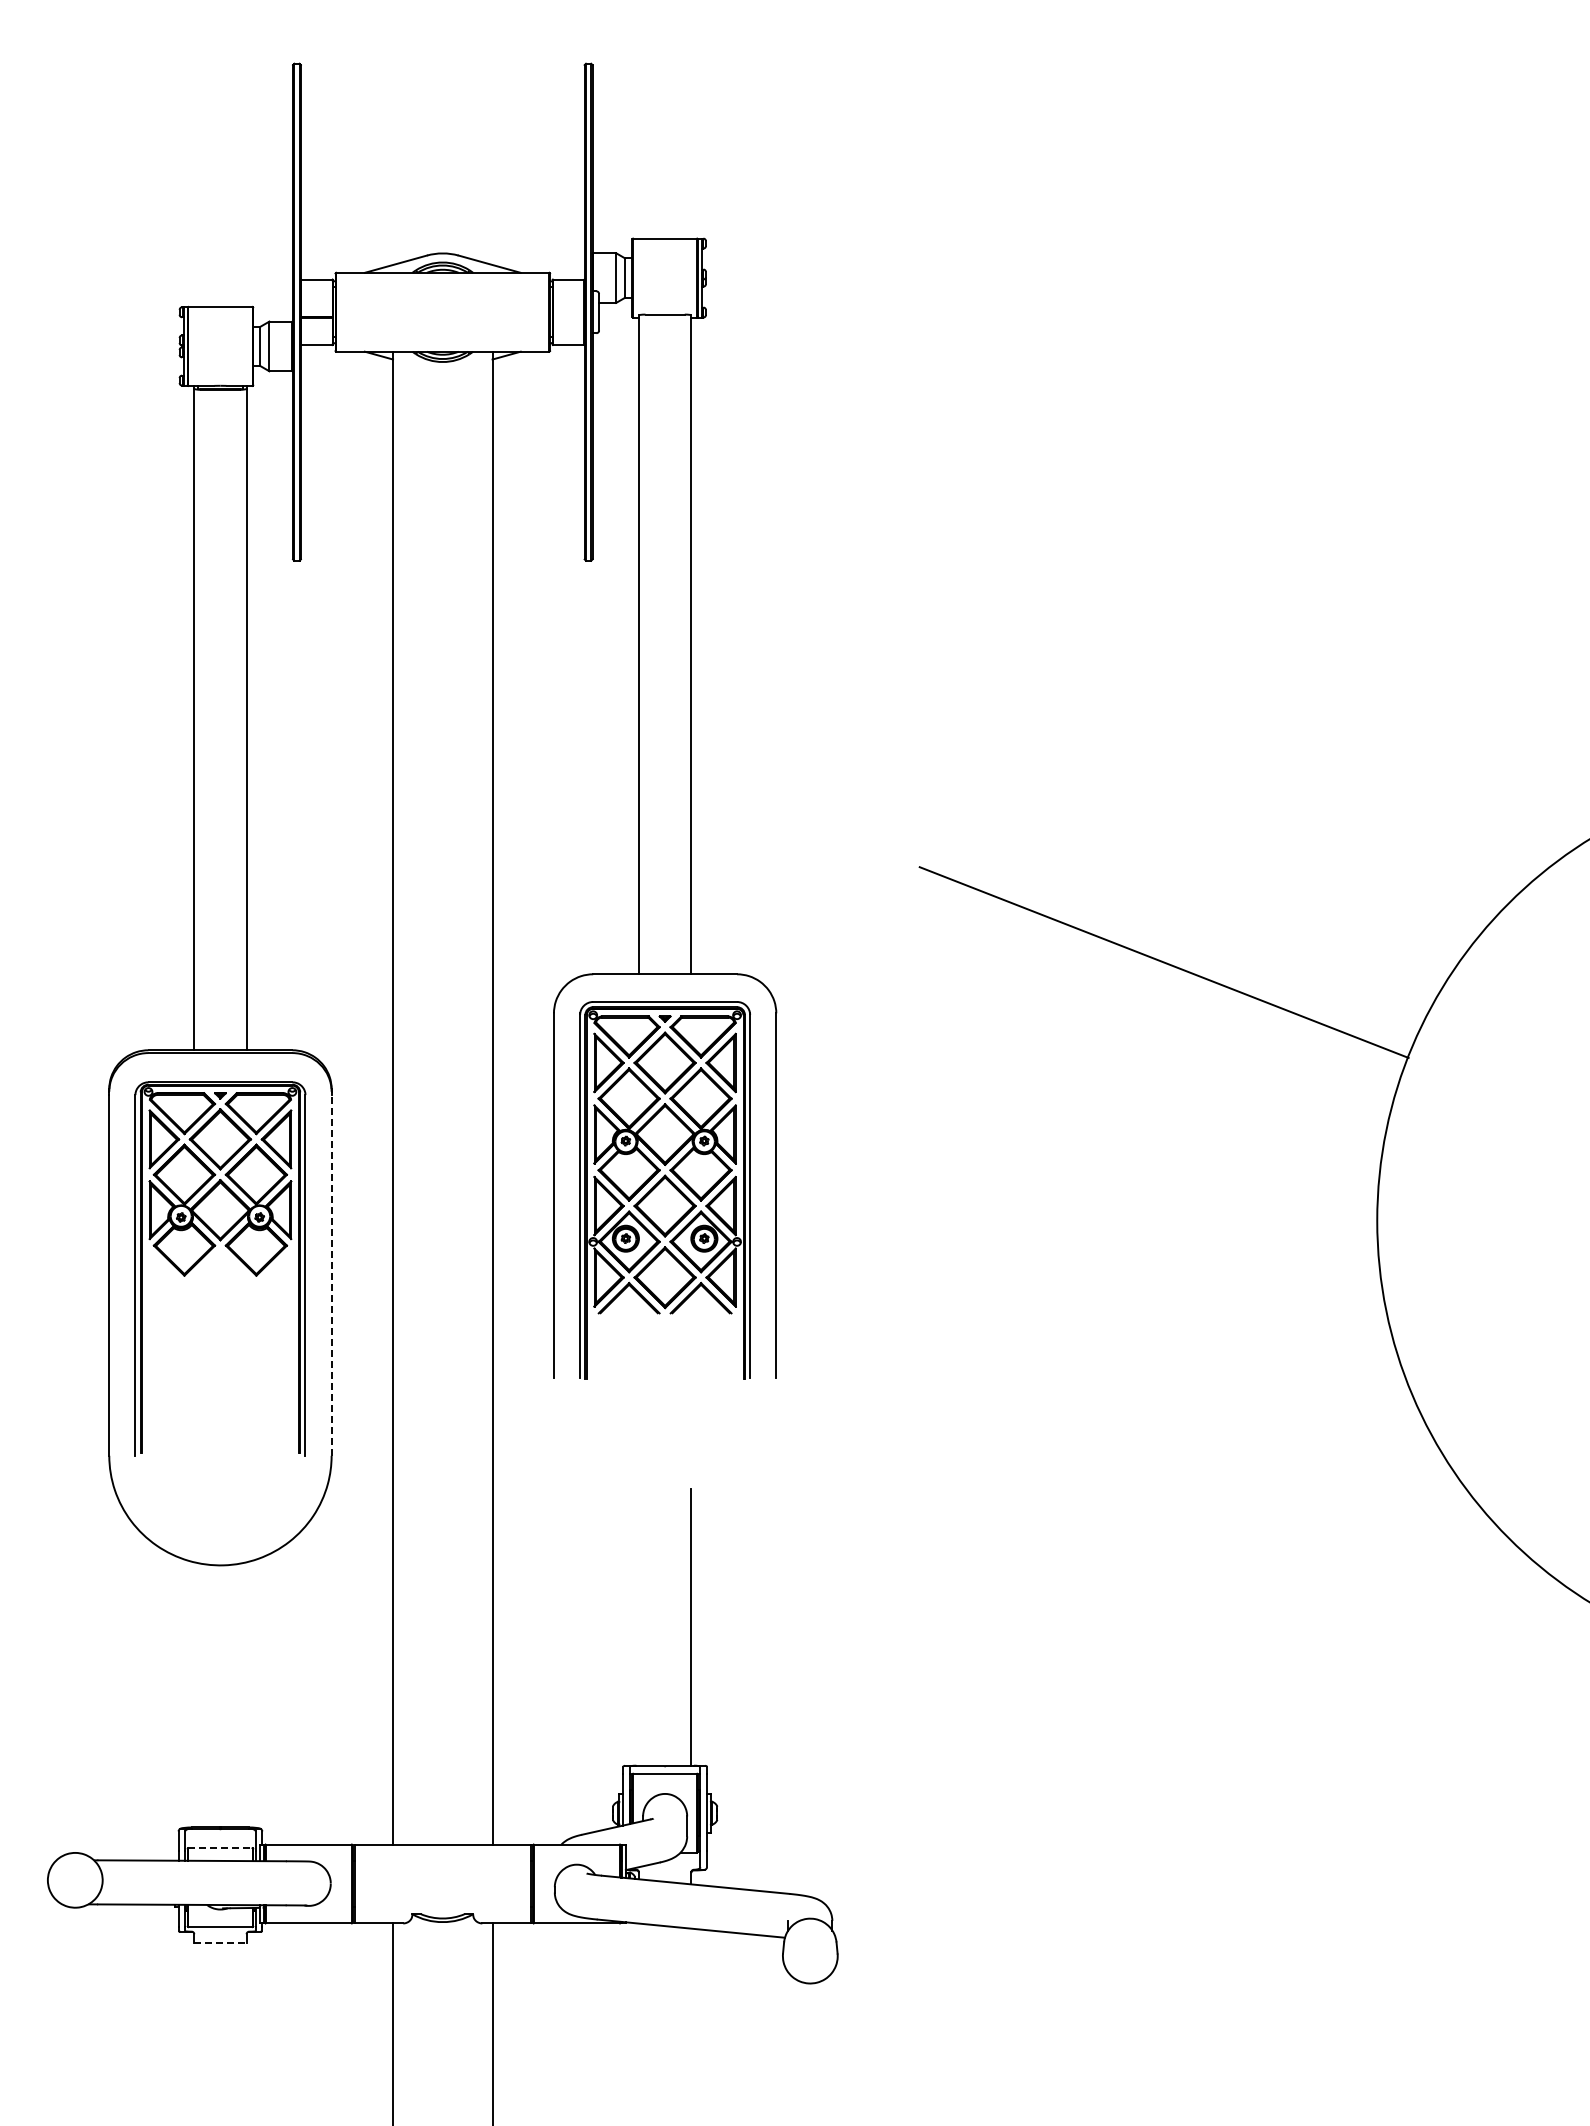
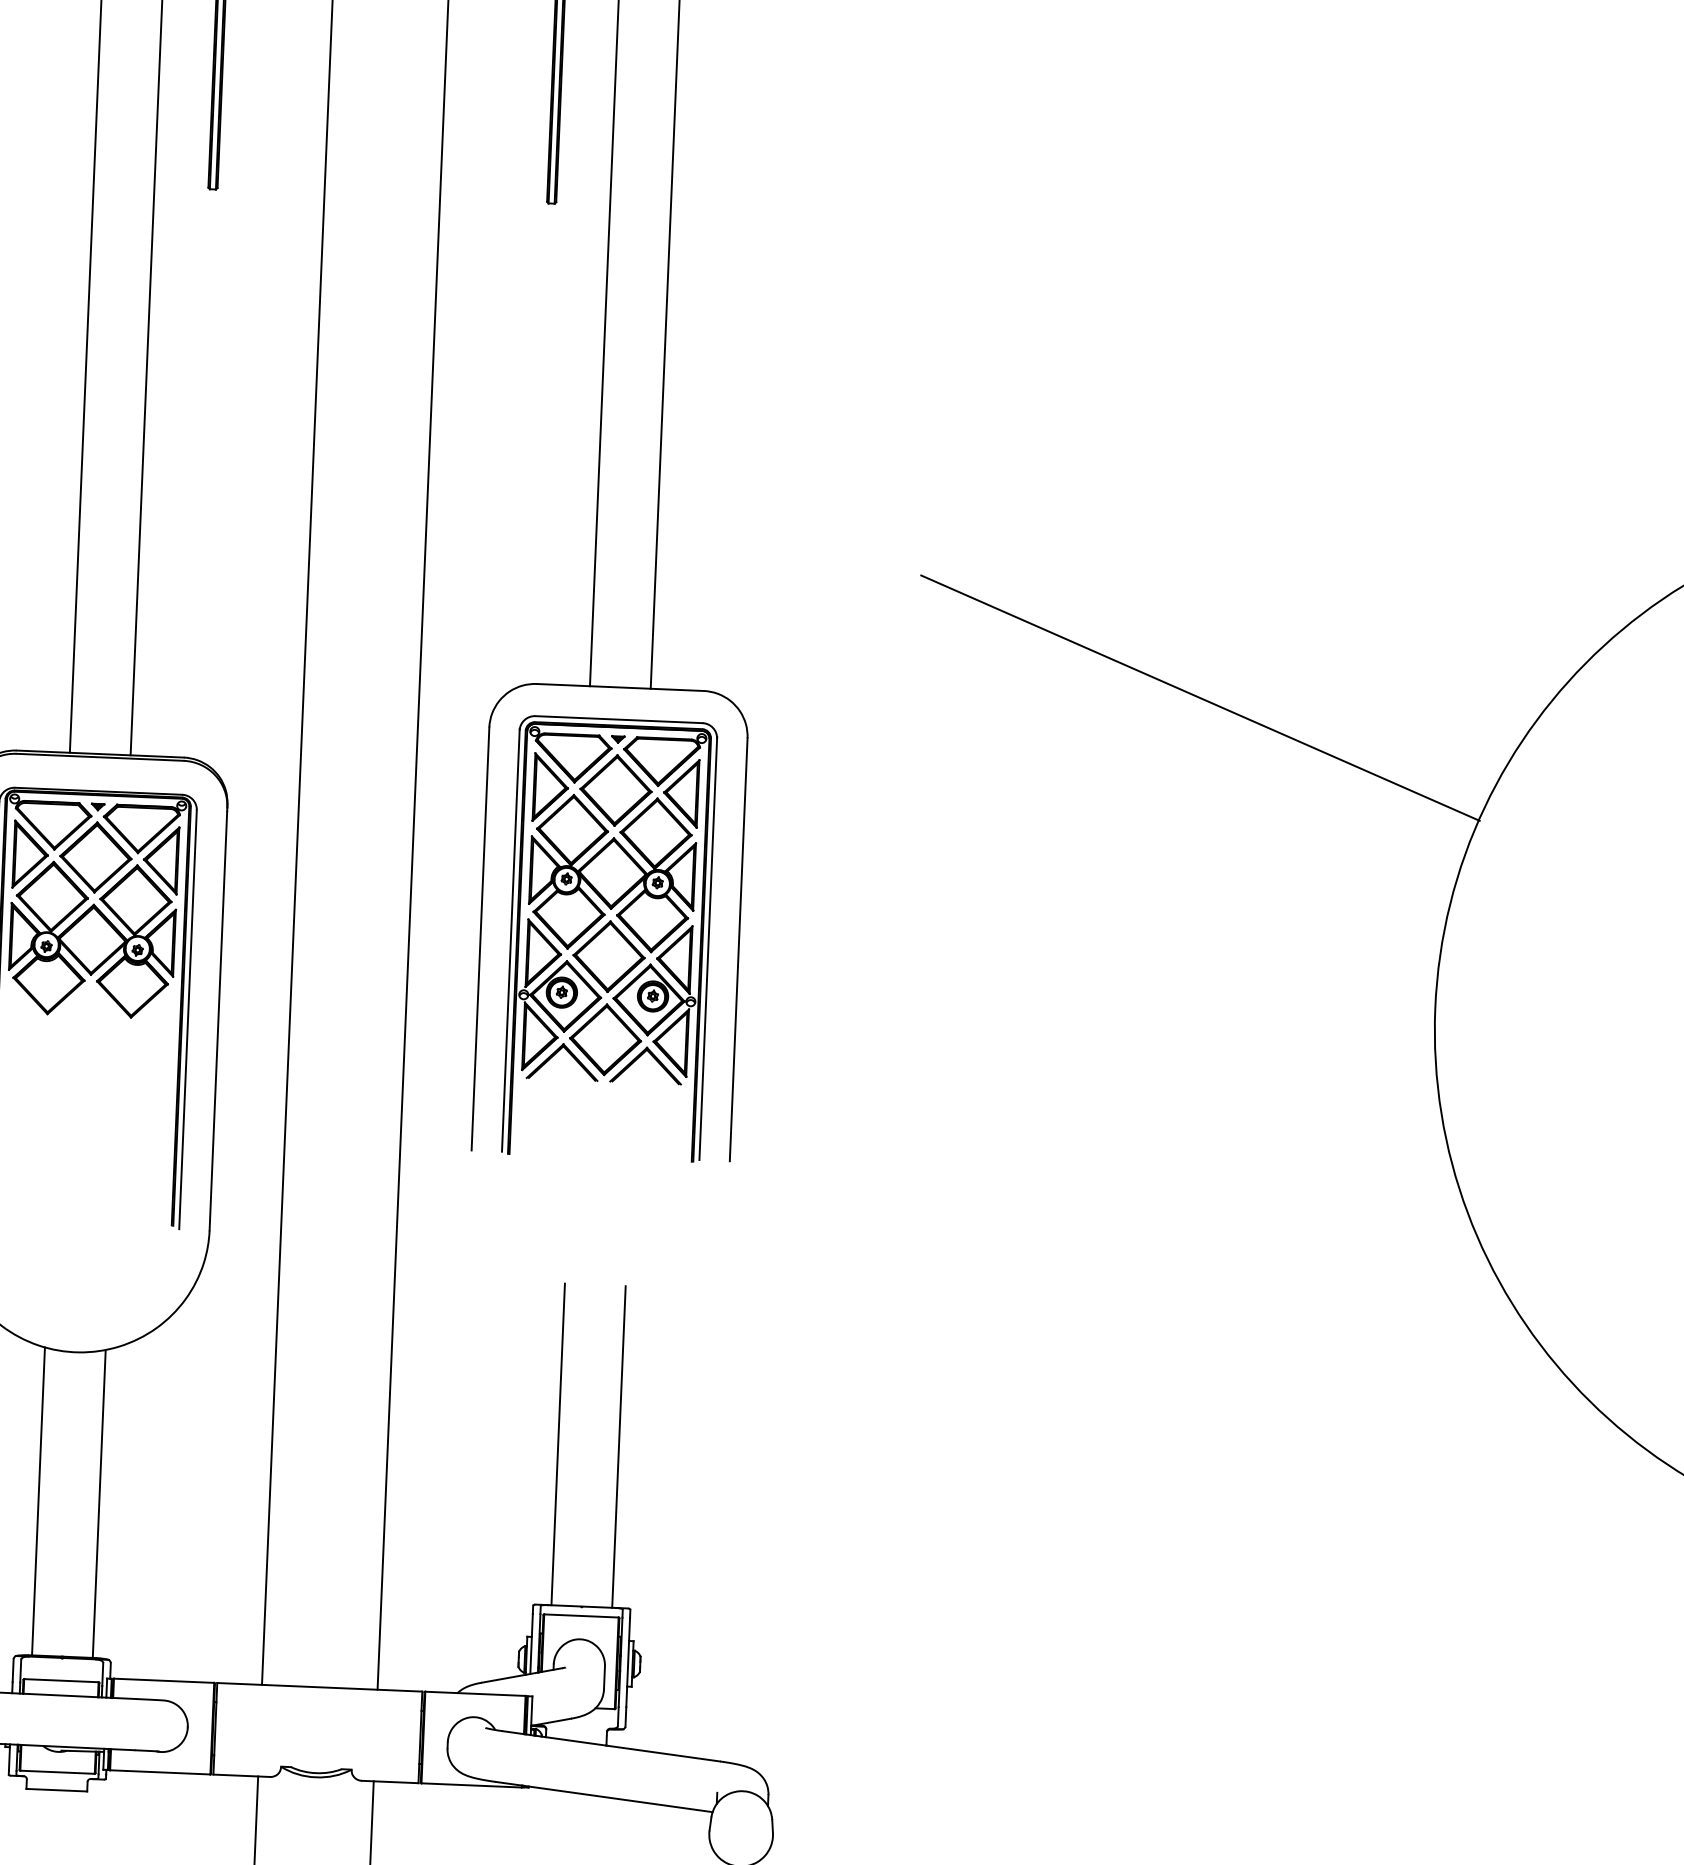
line: (331, 1274) -> (218, 1019), dashed -> solid
line: (638, 1626) -> (557, 1443), added
line: (194, 1694) -> (38, 1500), added
line: (246, 1694) -> (99, 1503), added
line: (220, 1848) -> (61, 1681), dashed -> solid
line: (220, 1942) -> (56, 1790), dashed -> solid

